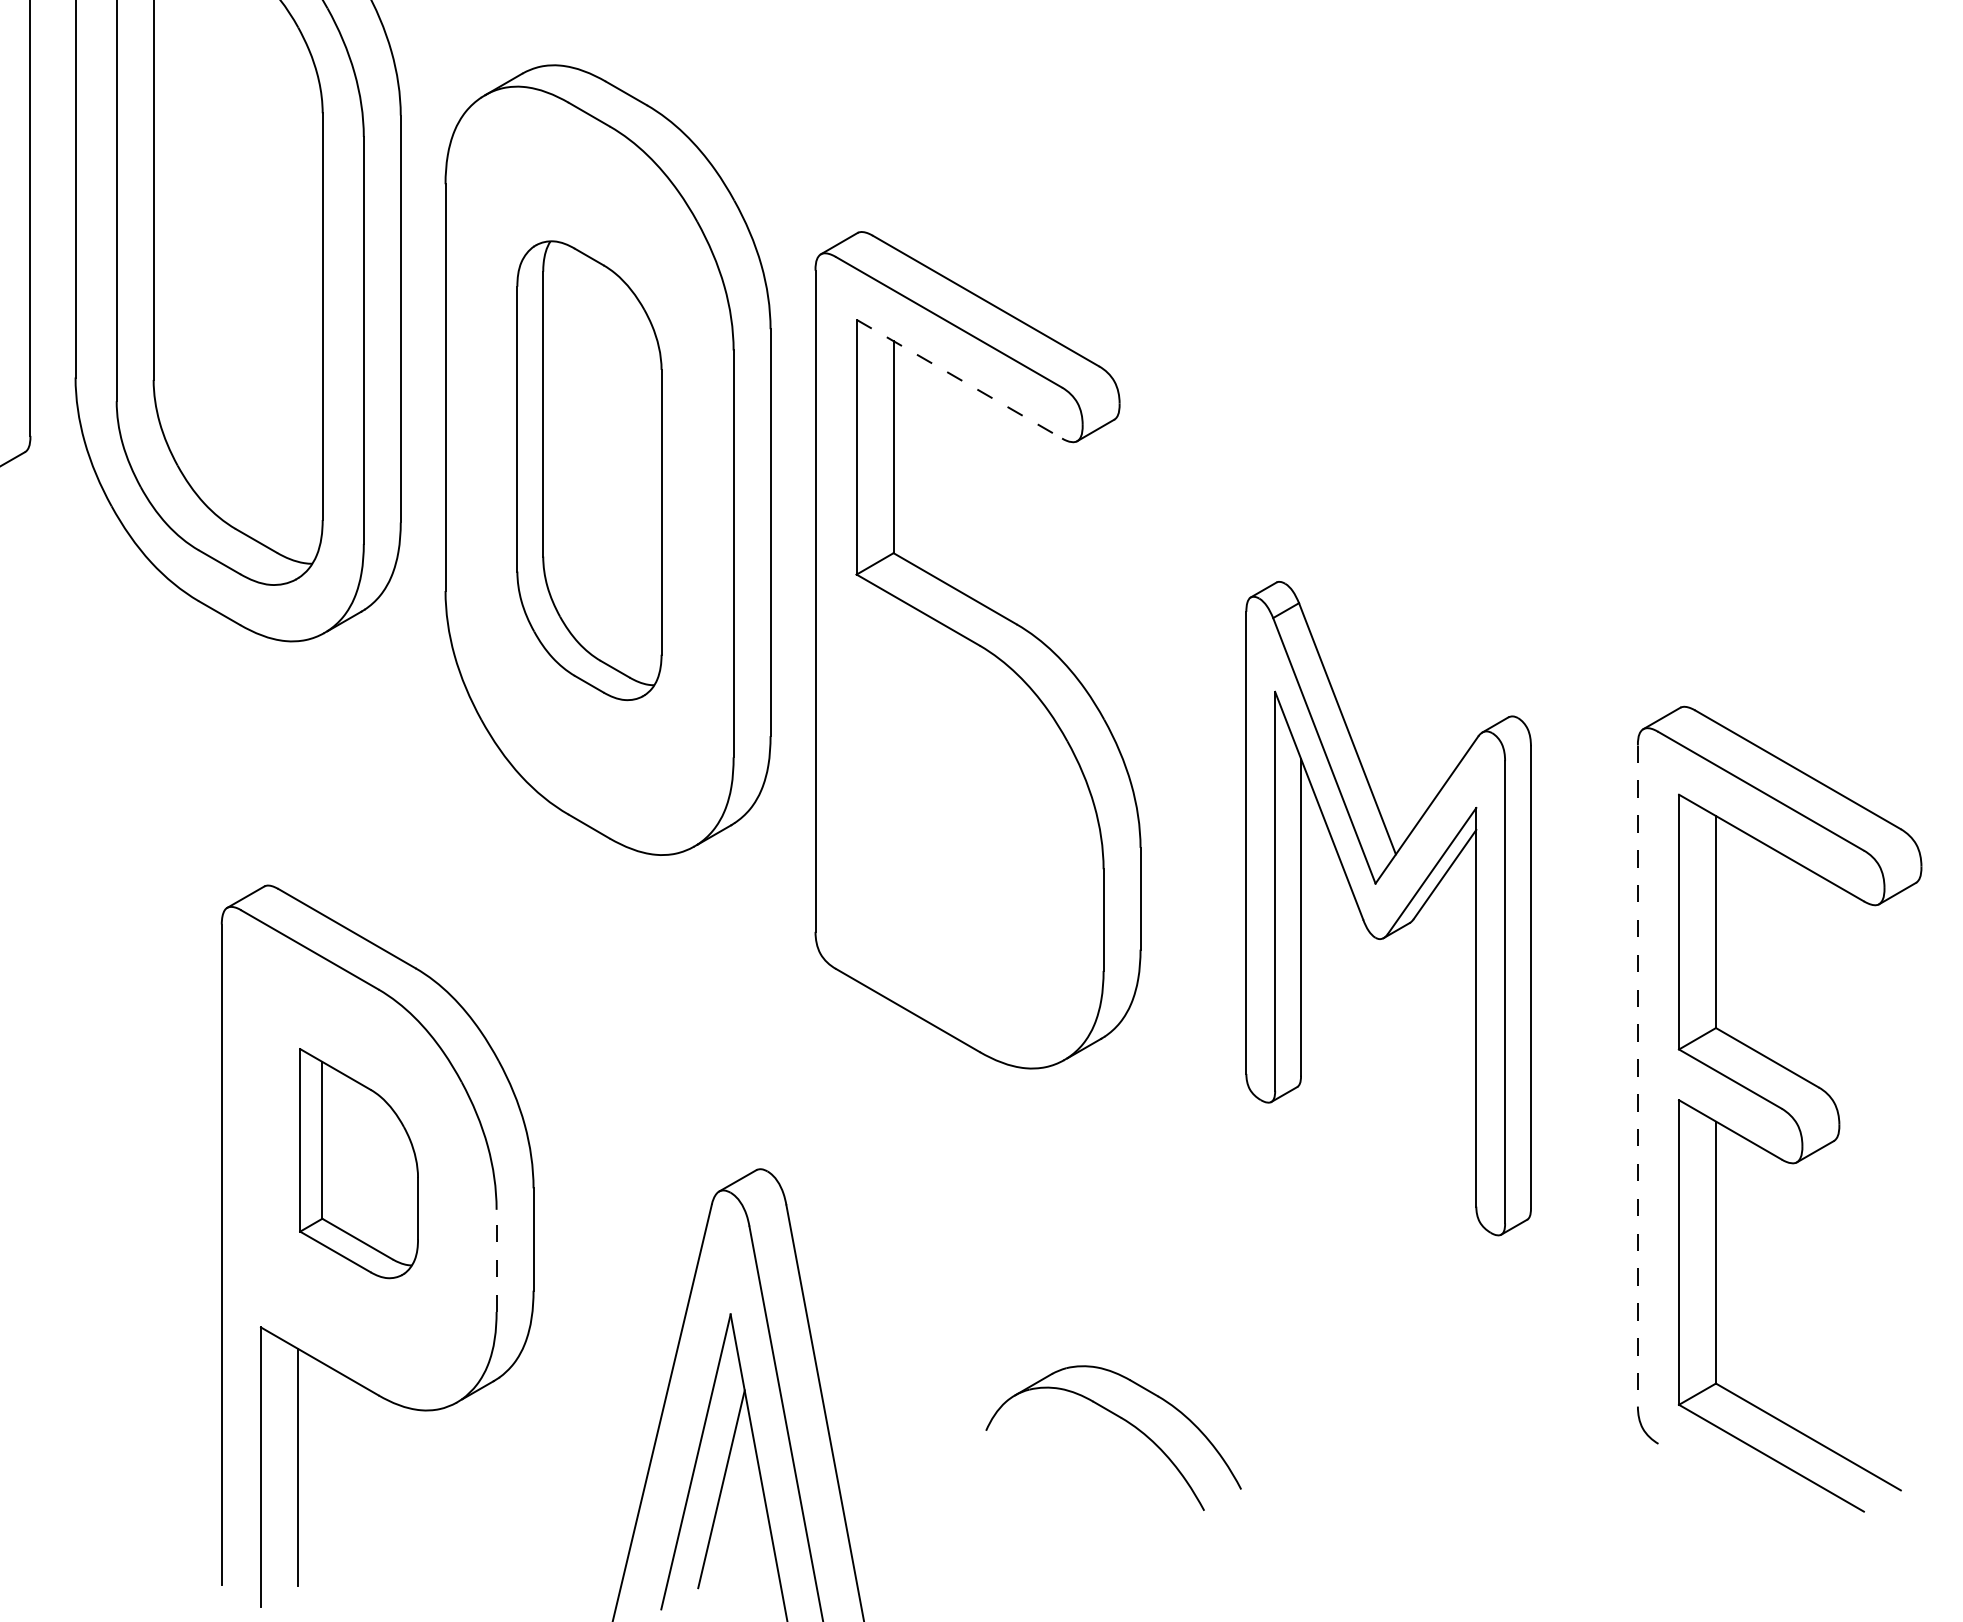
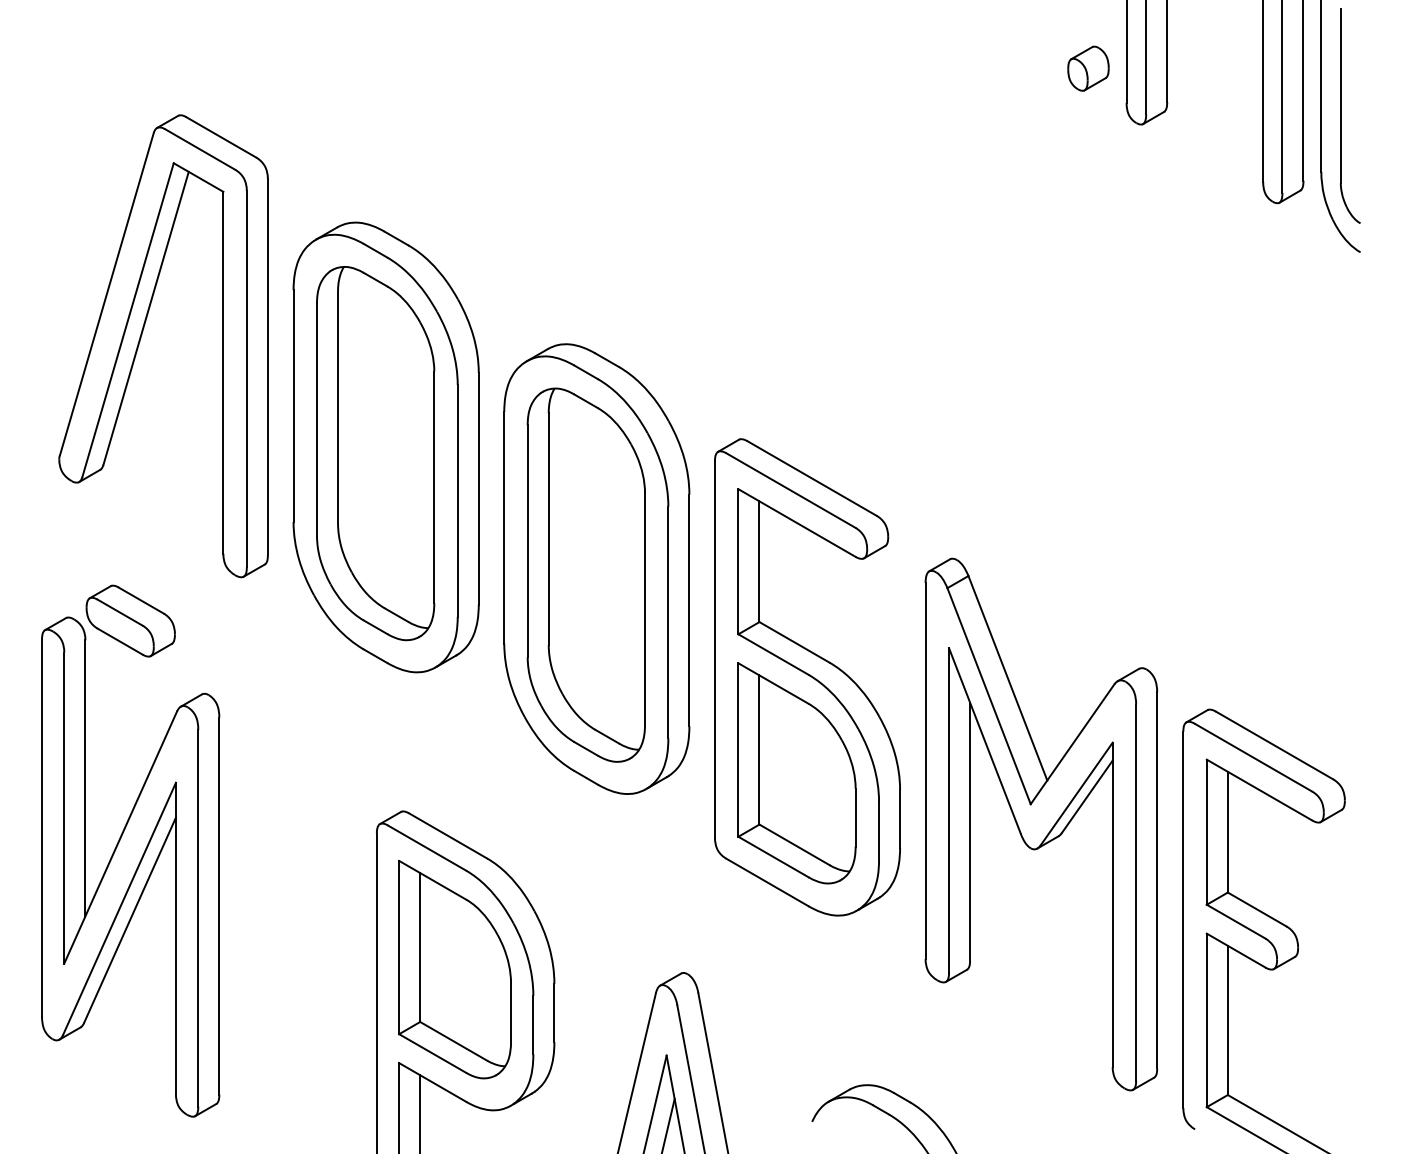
line: (958, 378) -> (796, 522), dashed -> solid
part: (588, 469) -> (585, 574), size x1.43
part: (958, 819) -> (796, 773), added
part: (1388, 908) -> (1041, 824), size x1.43
line: (1638, 1077) -> (1183, 920), dashed -> solid
part: (358, 1163) -> (454, 969), size x1.67
line: (496, 1259) -> (533, 1024), dashed -> solid

